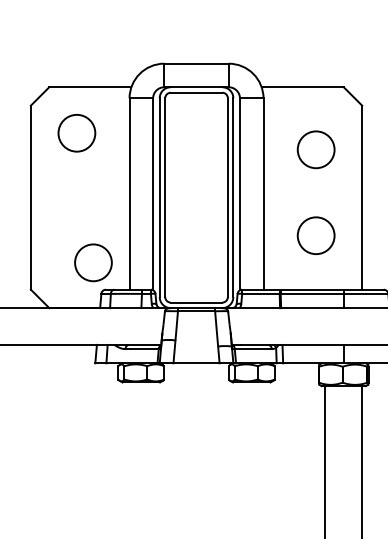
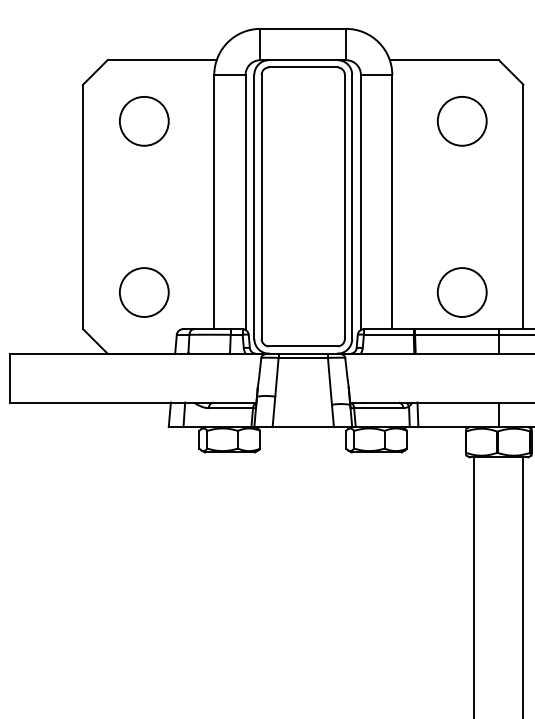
circle: (315, 149) -> (461, 121), moved
circle: (315, 235) -> (461, 292), moved
circle: (93, 262) -> (144, 292), moved

